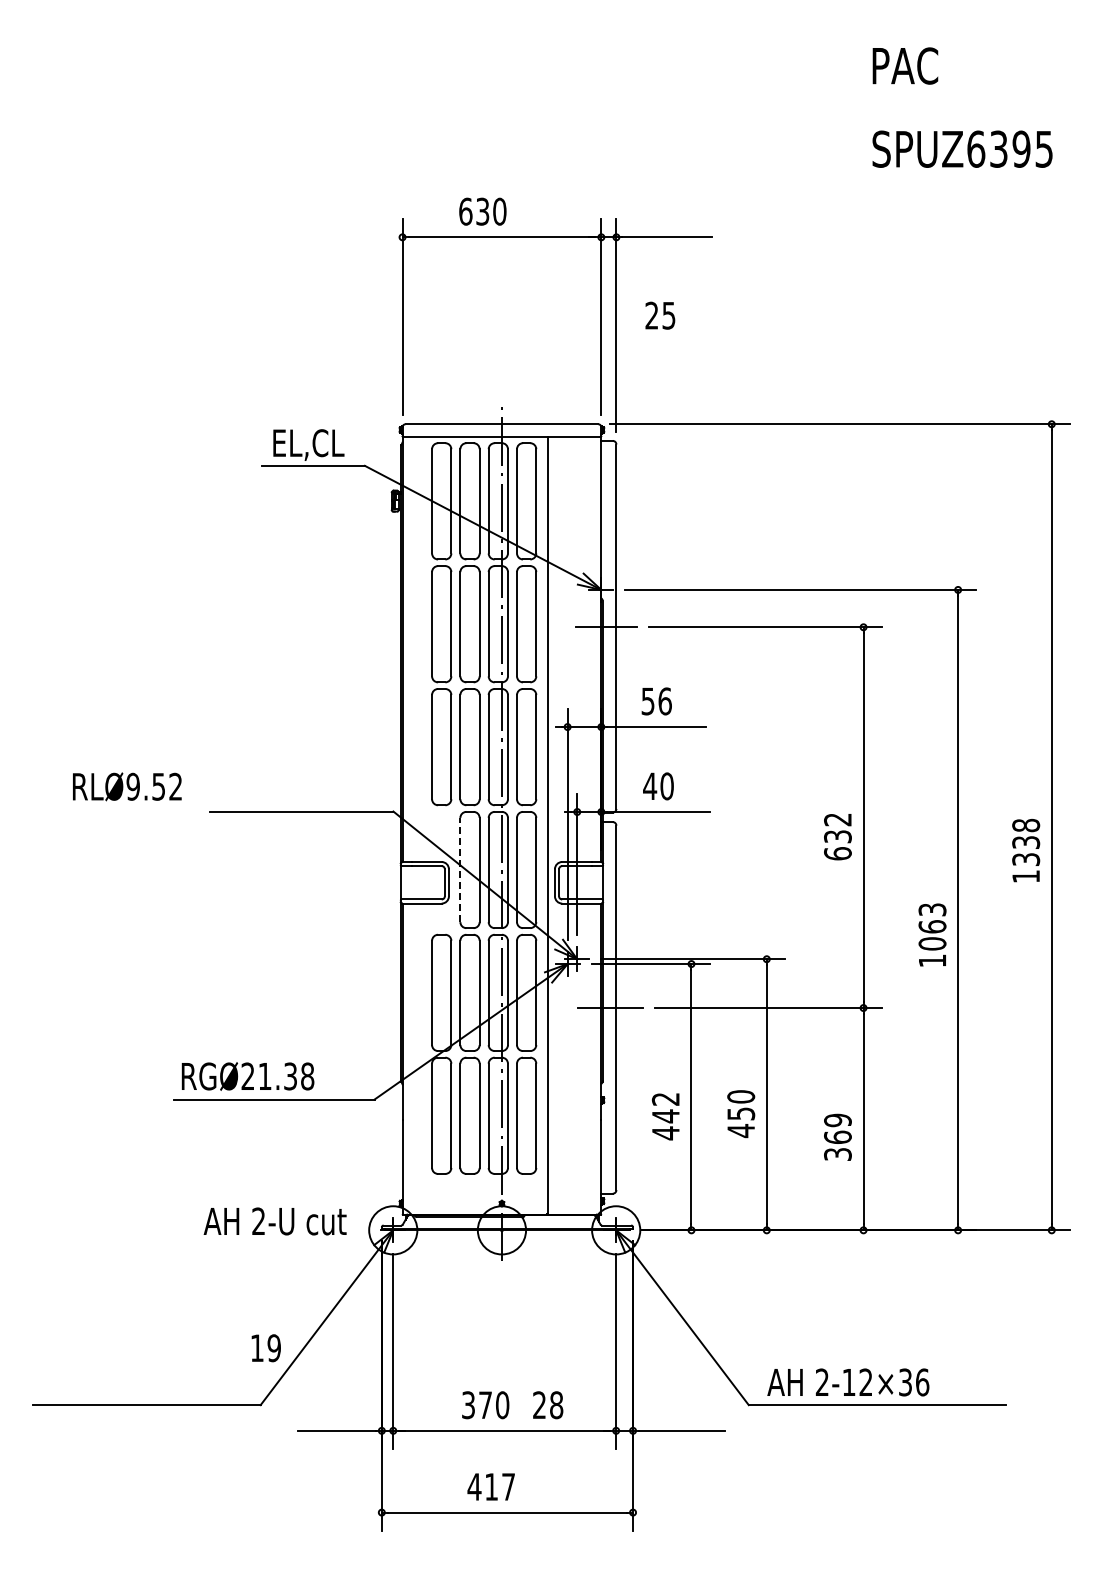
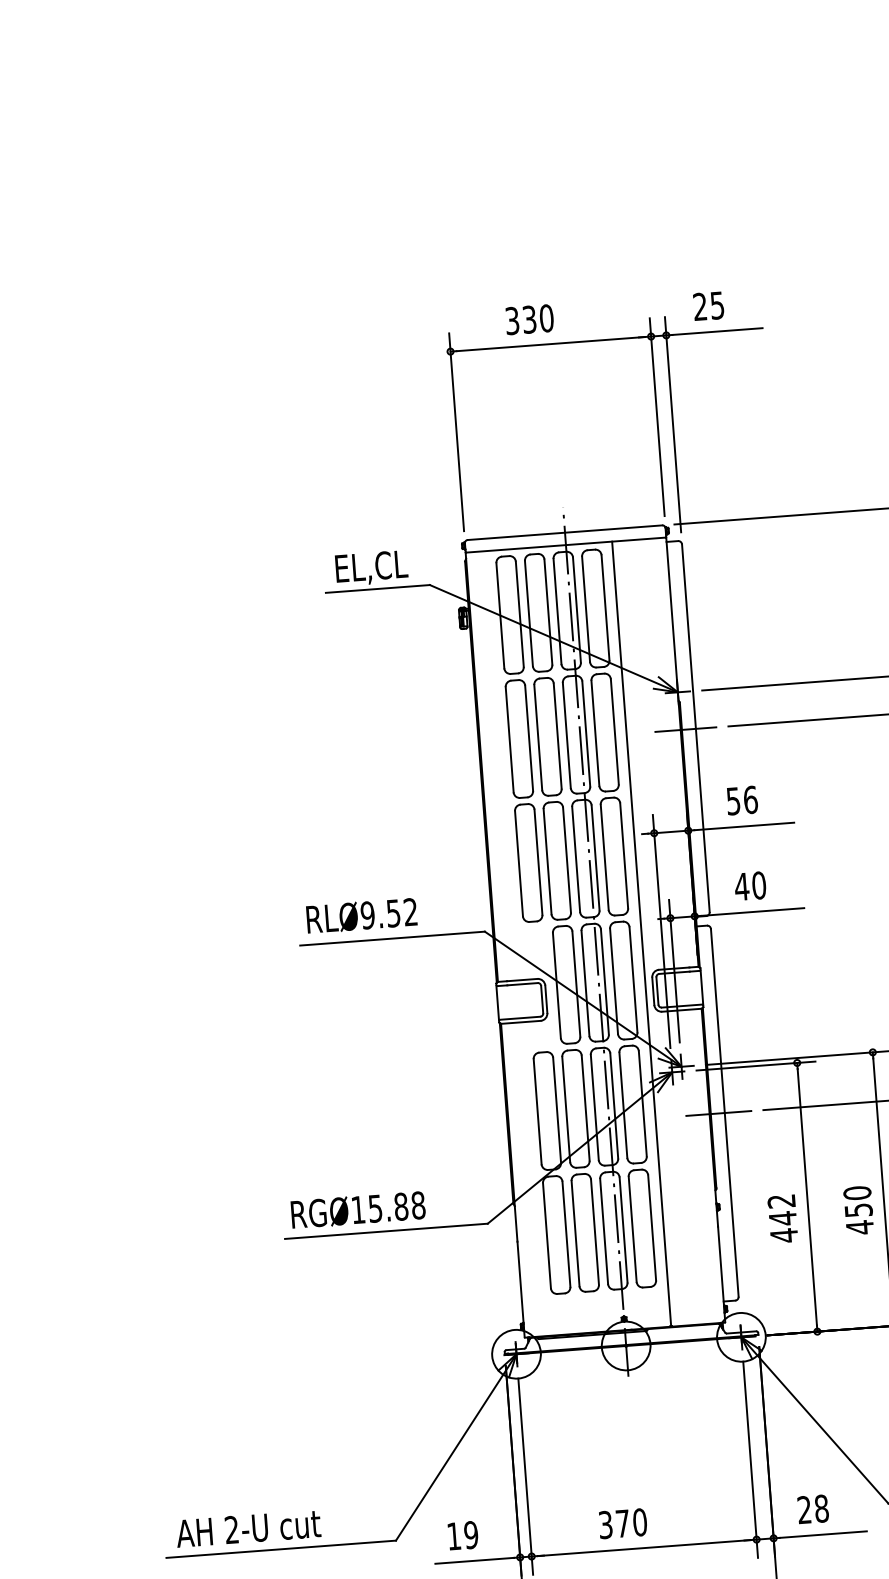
text: (465, 211) -> (512, 320), 630 -> 330
text: (660, 315) -> (708, 306), moved
text: (127, 786) -> (362, 915), moved
line: (460, 869) -> (556, 985), dashed -> solid
text: (269, 1076) -> (379, 1208), RGØ21.38 -> RGØ15.88
text: (274, 1221) -> (247, 1528), moved
text: (265, 1348) -> (462, 1536), moved
text: (548, 1405) -> (813, 1509), moved

